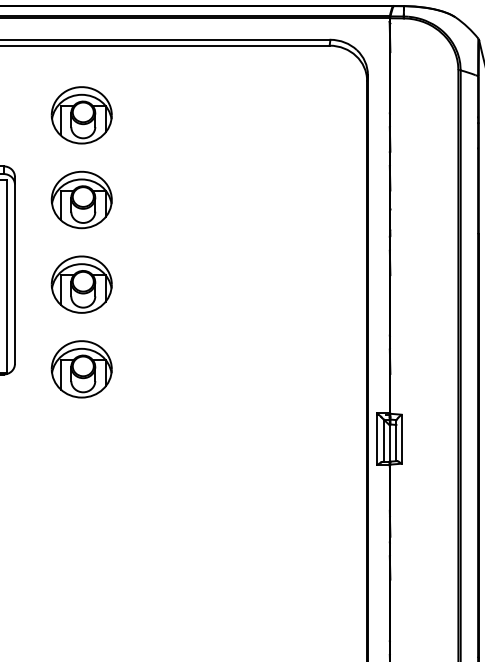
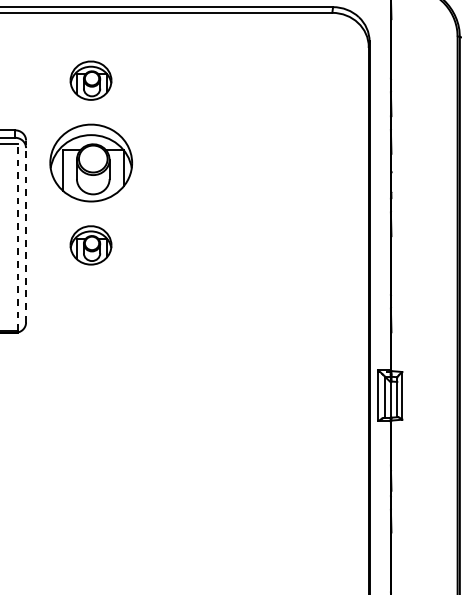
part: (81, 115) -> (90, 80), size x0.7
part: (81, 199) -> (90, 162), size x1.4
line: (14, 269) -> (25, 230), solid -> dashed
line: (6, 275) -> (17, 236), solid -> dashed
part: (81, 284) -> (90, 245), size x0.7
part: (81, 369) -> (90, 328), removed

